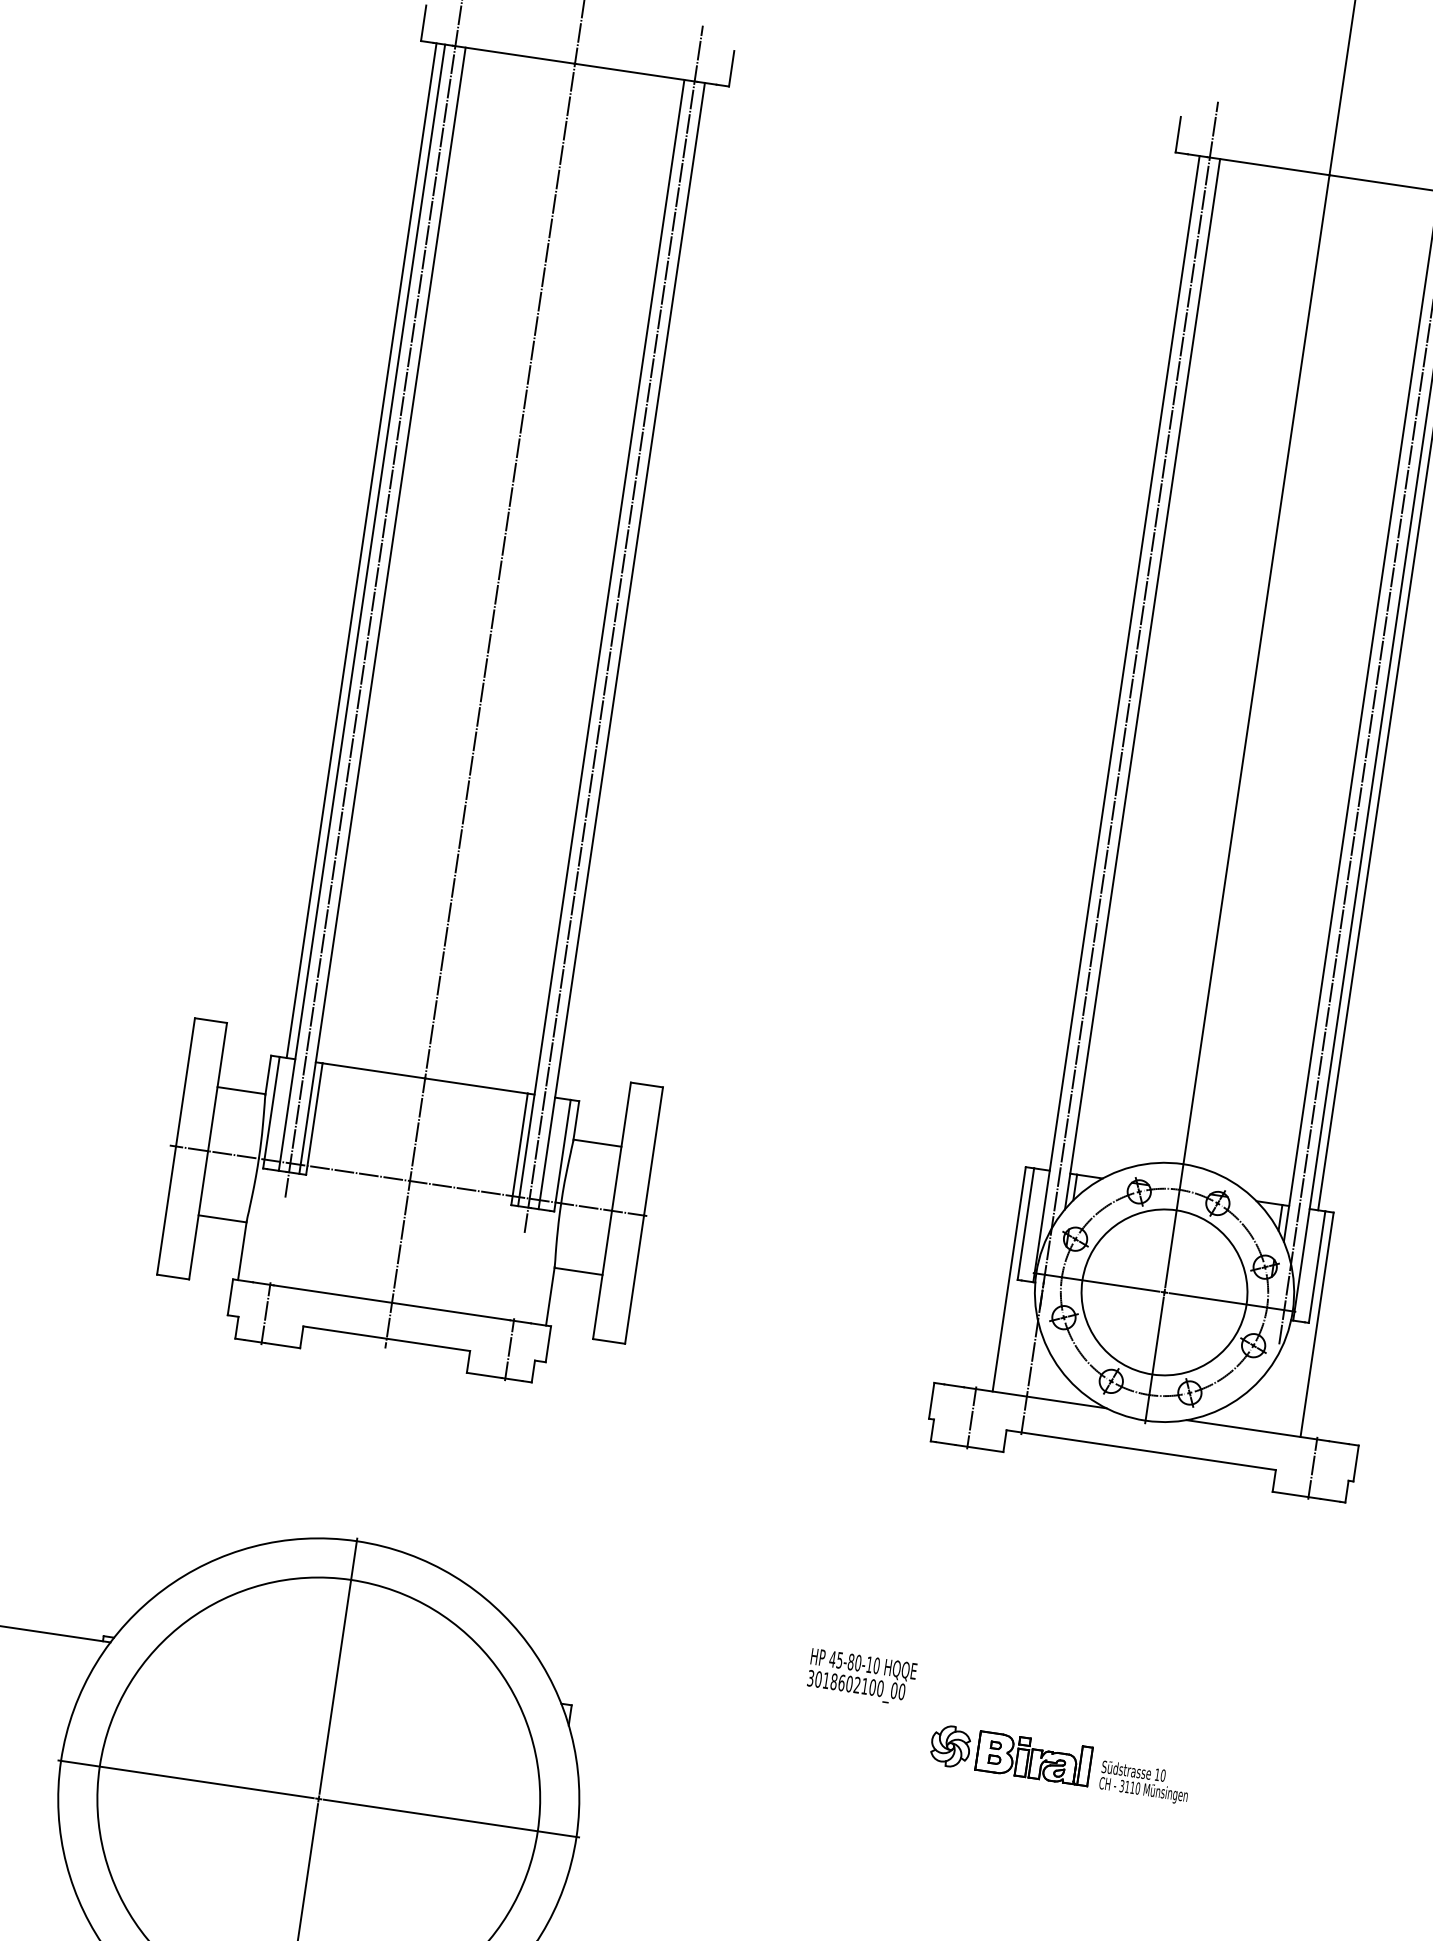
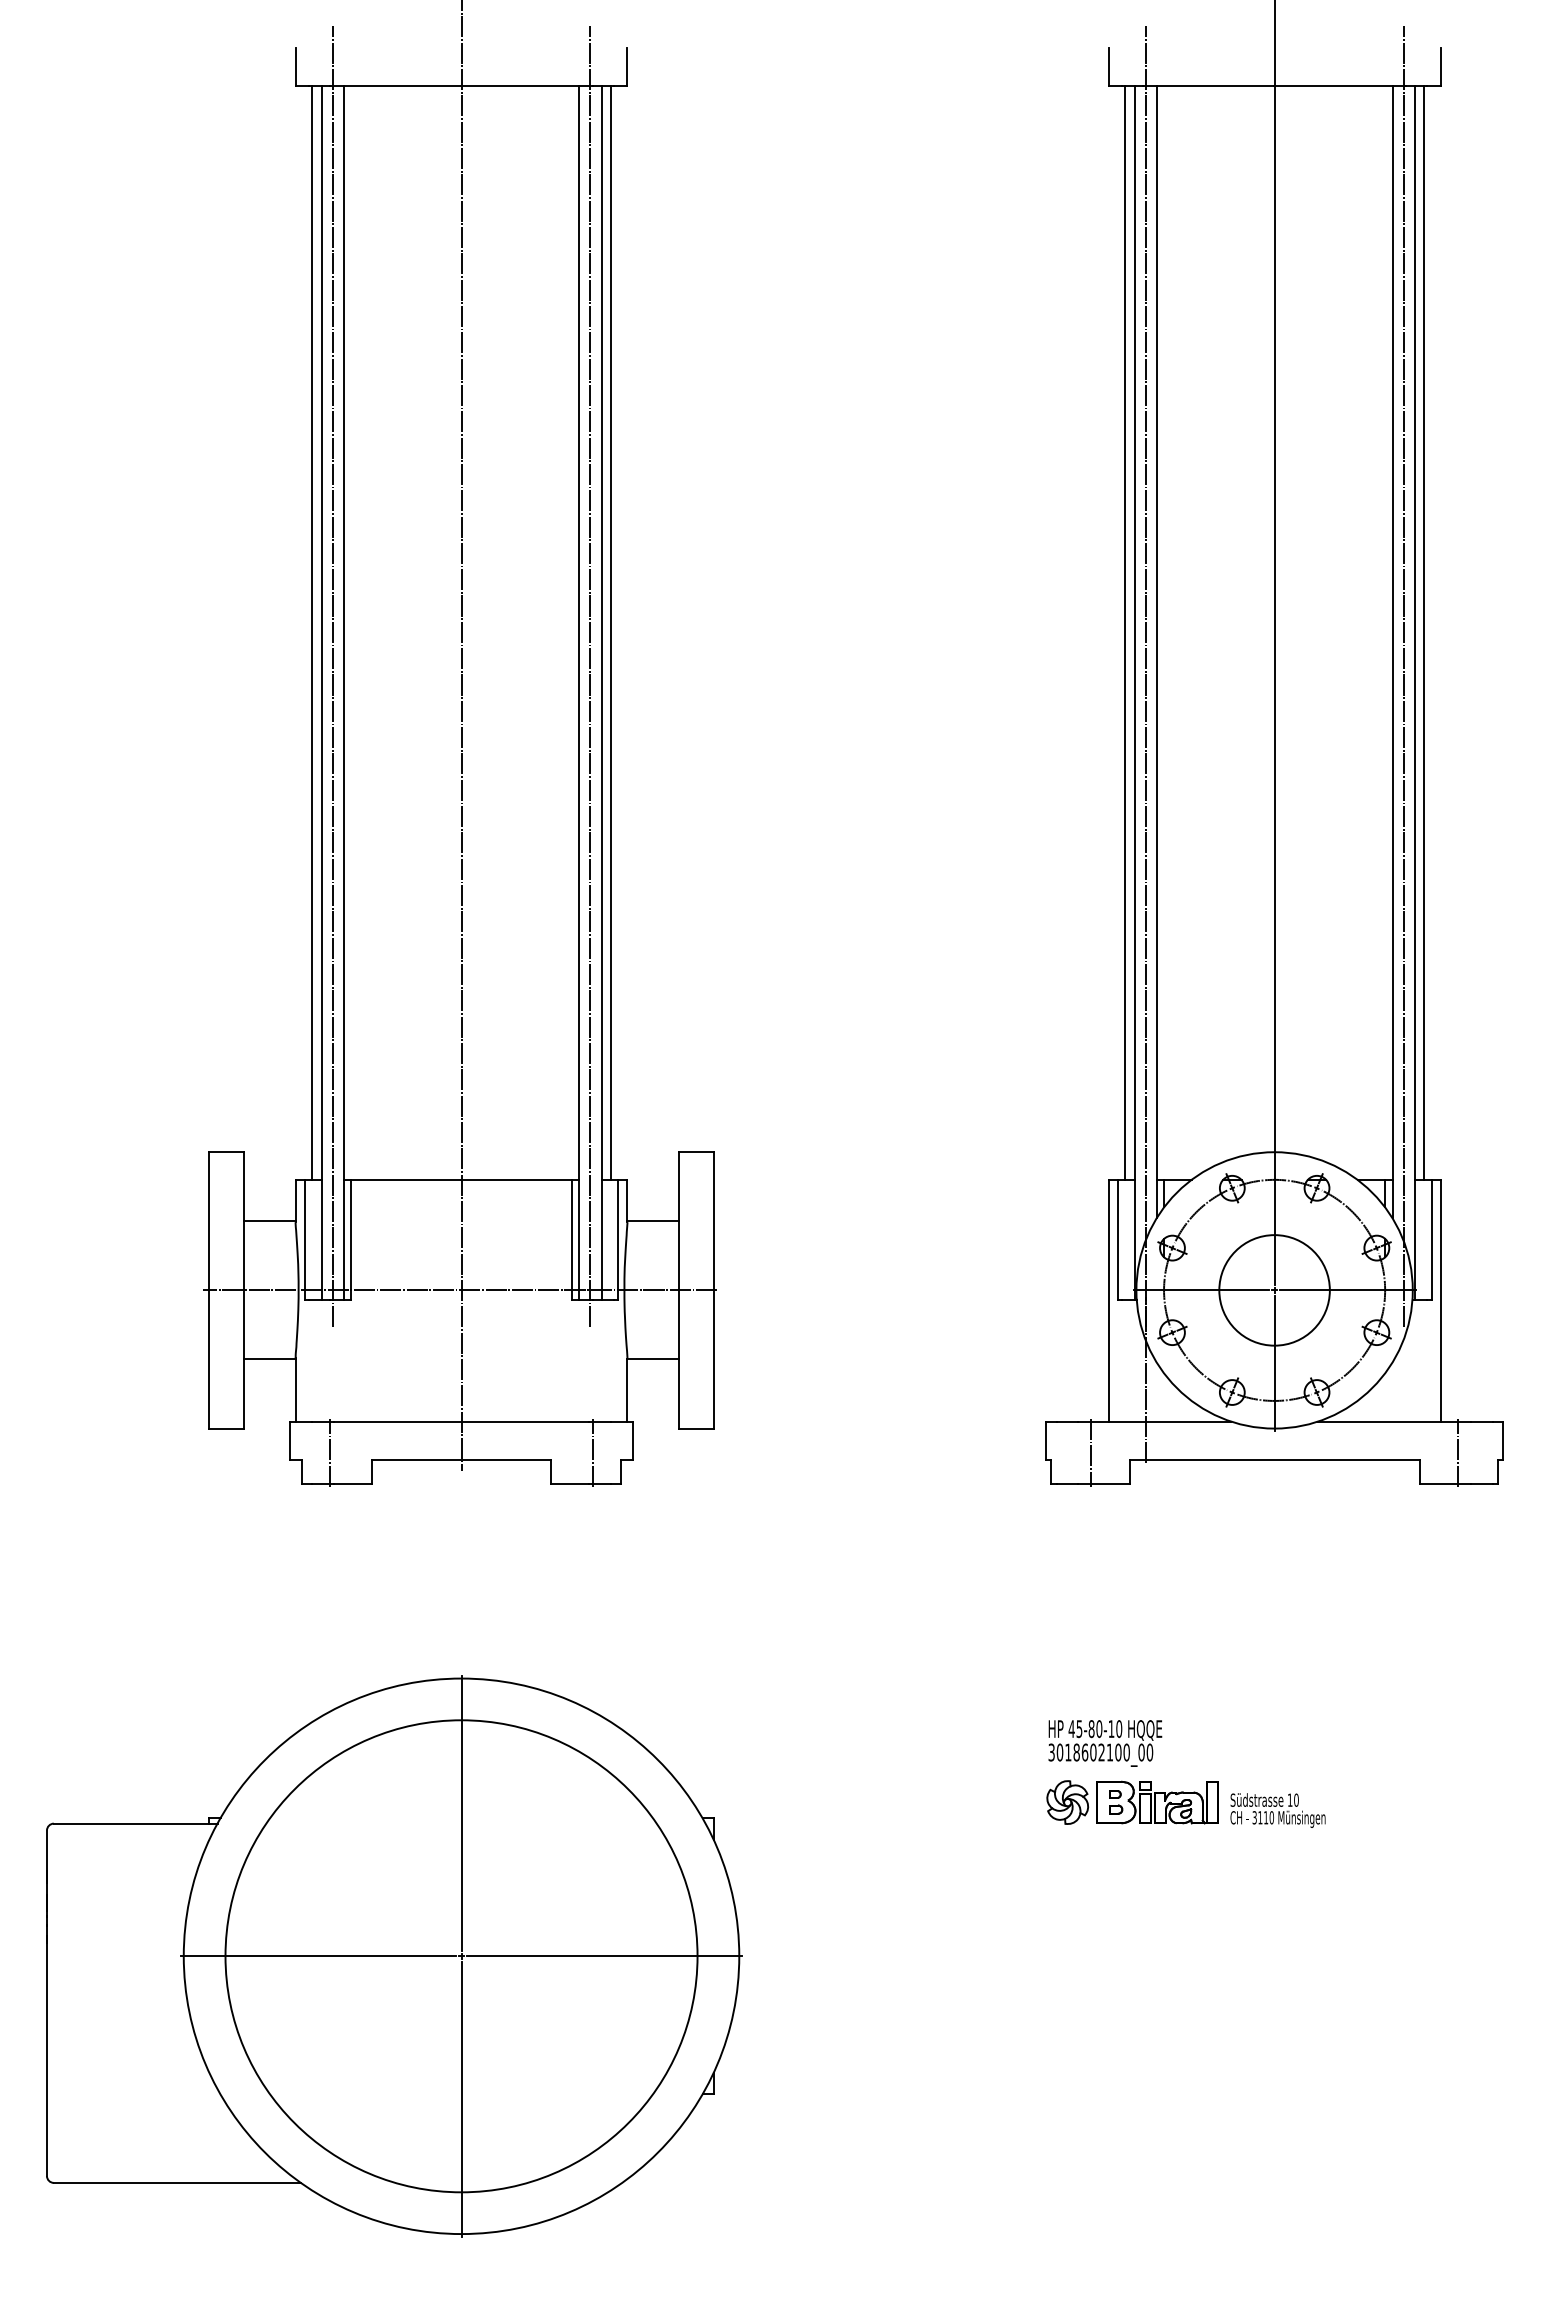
line: (638, 590) -> (610, 632), added
line: (1116, 661) -> (1125, 632), added
circle: (1164, 1292) -> (1274, 1290), size x0.62
text: (862, 1677) -> (1105, 1743), moved
part: (1059, 1763) -> (1185, 1803), moved

